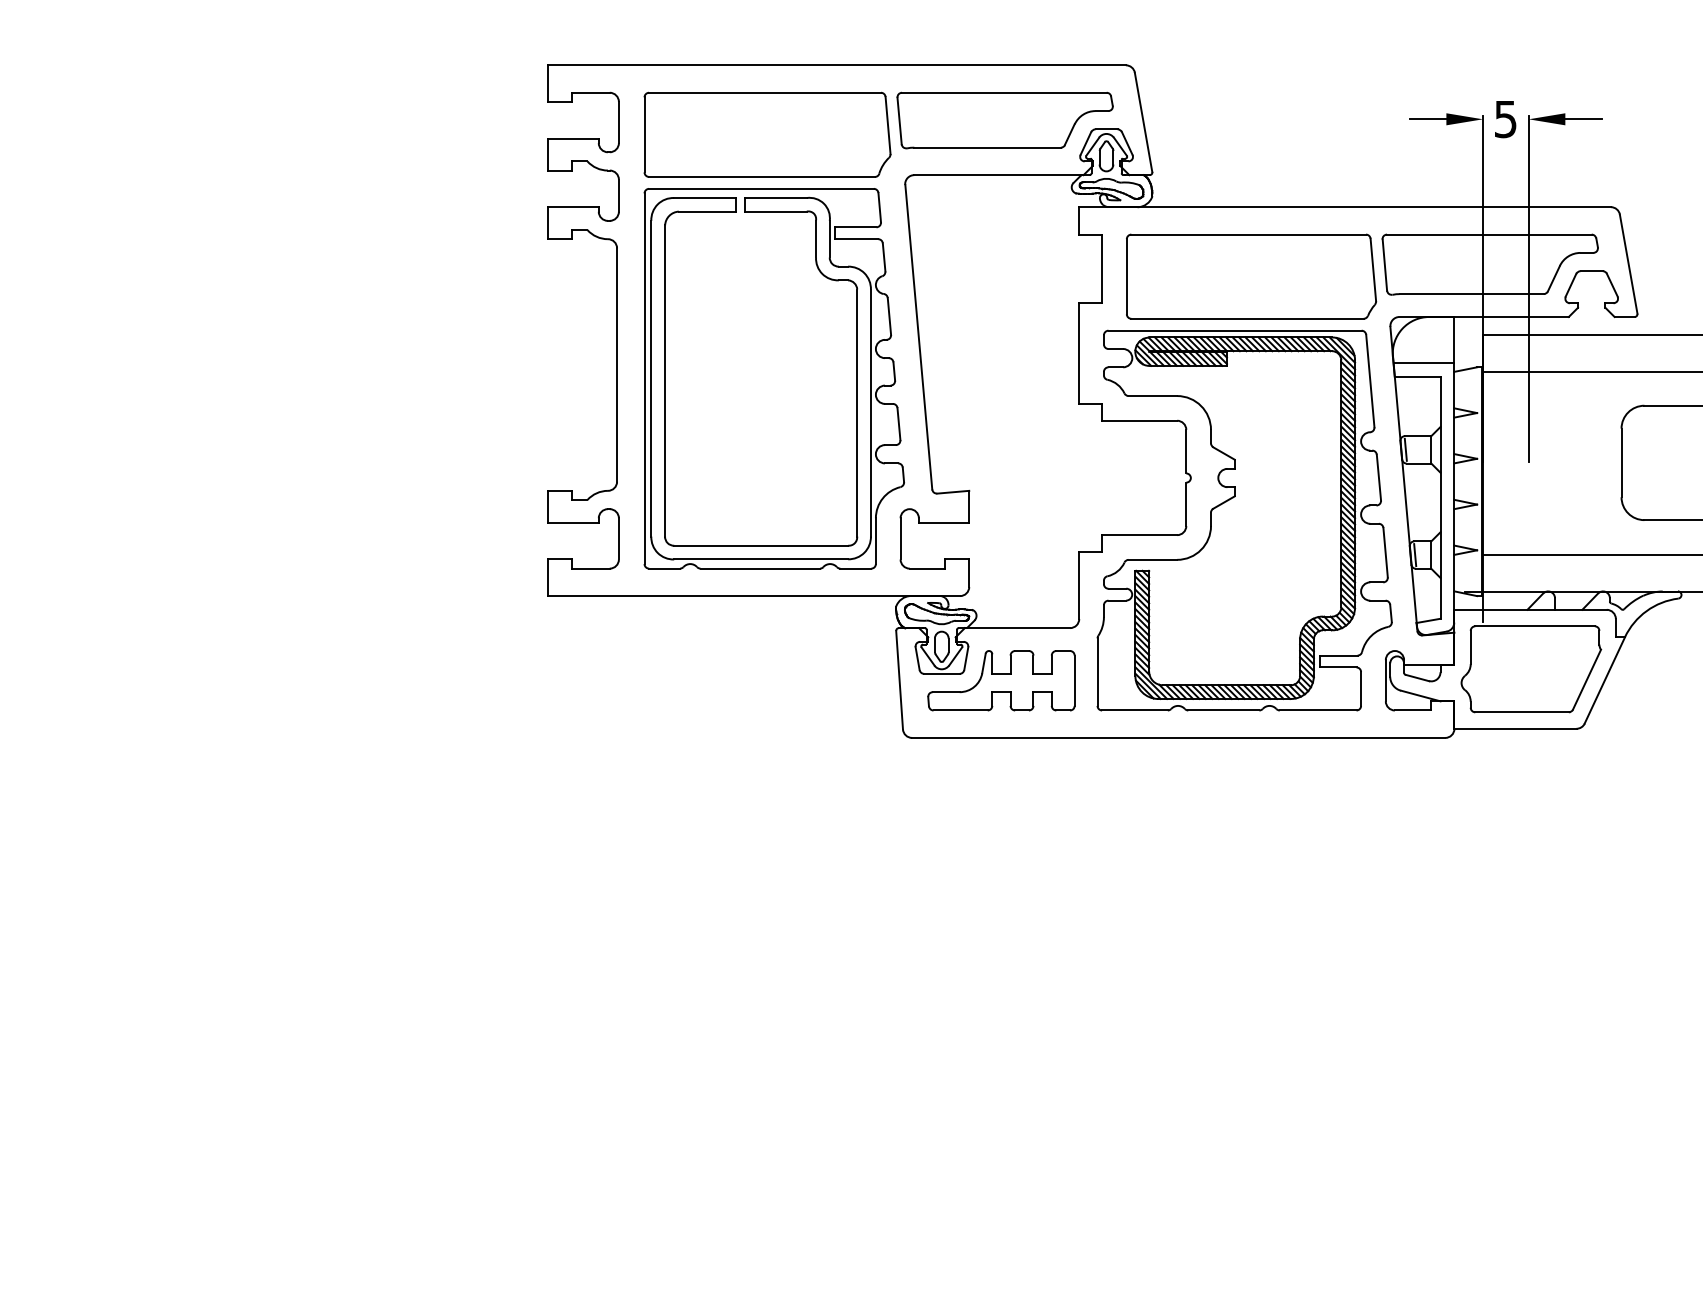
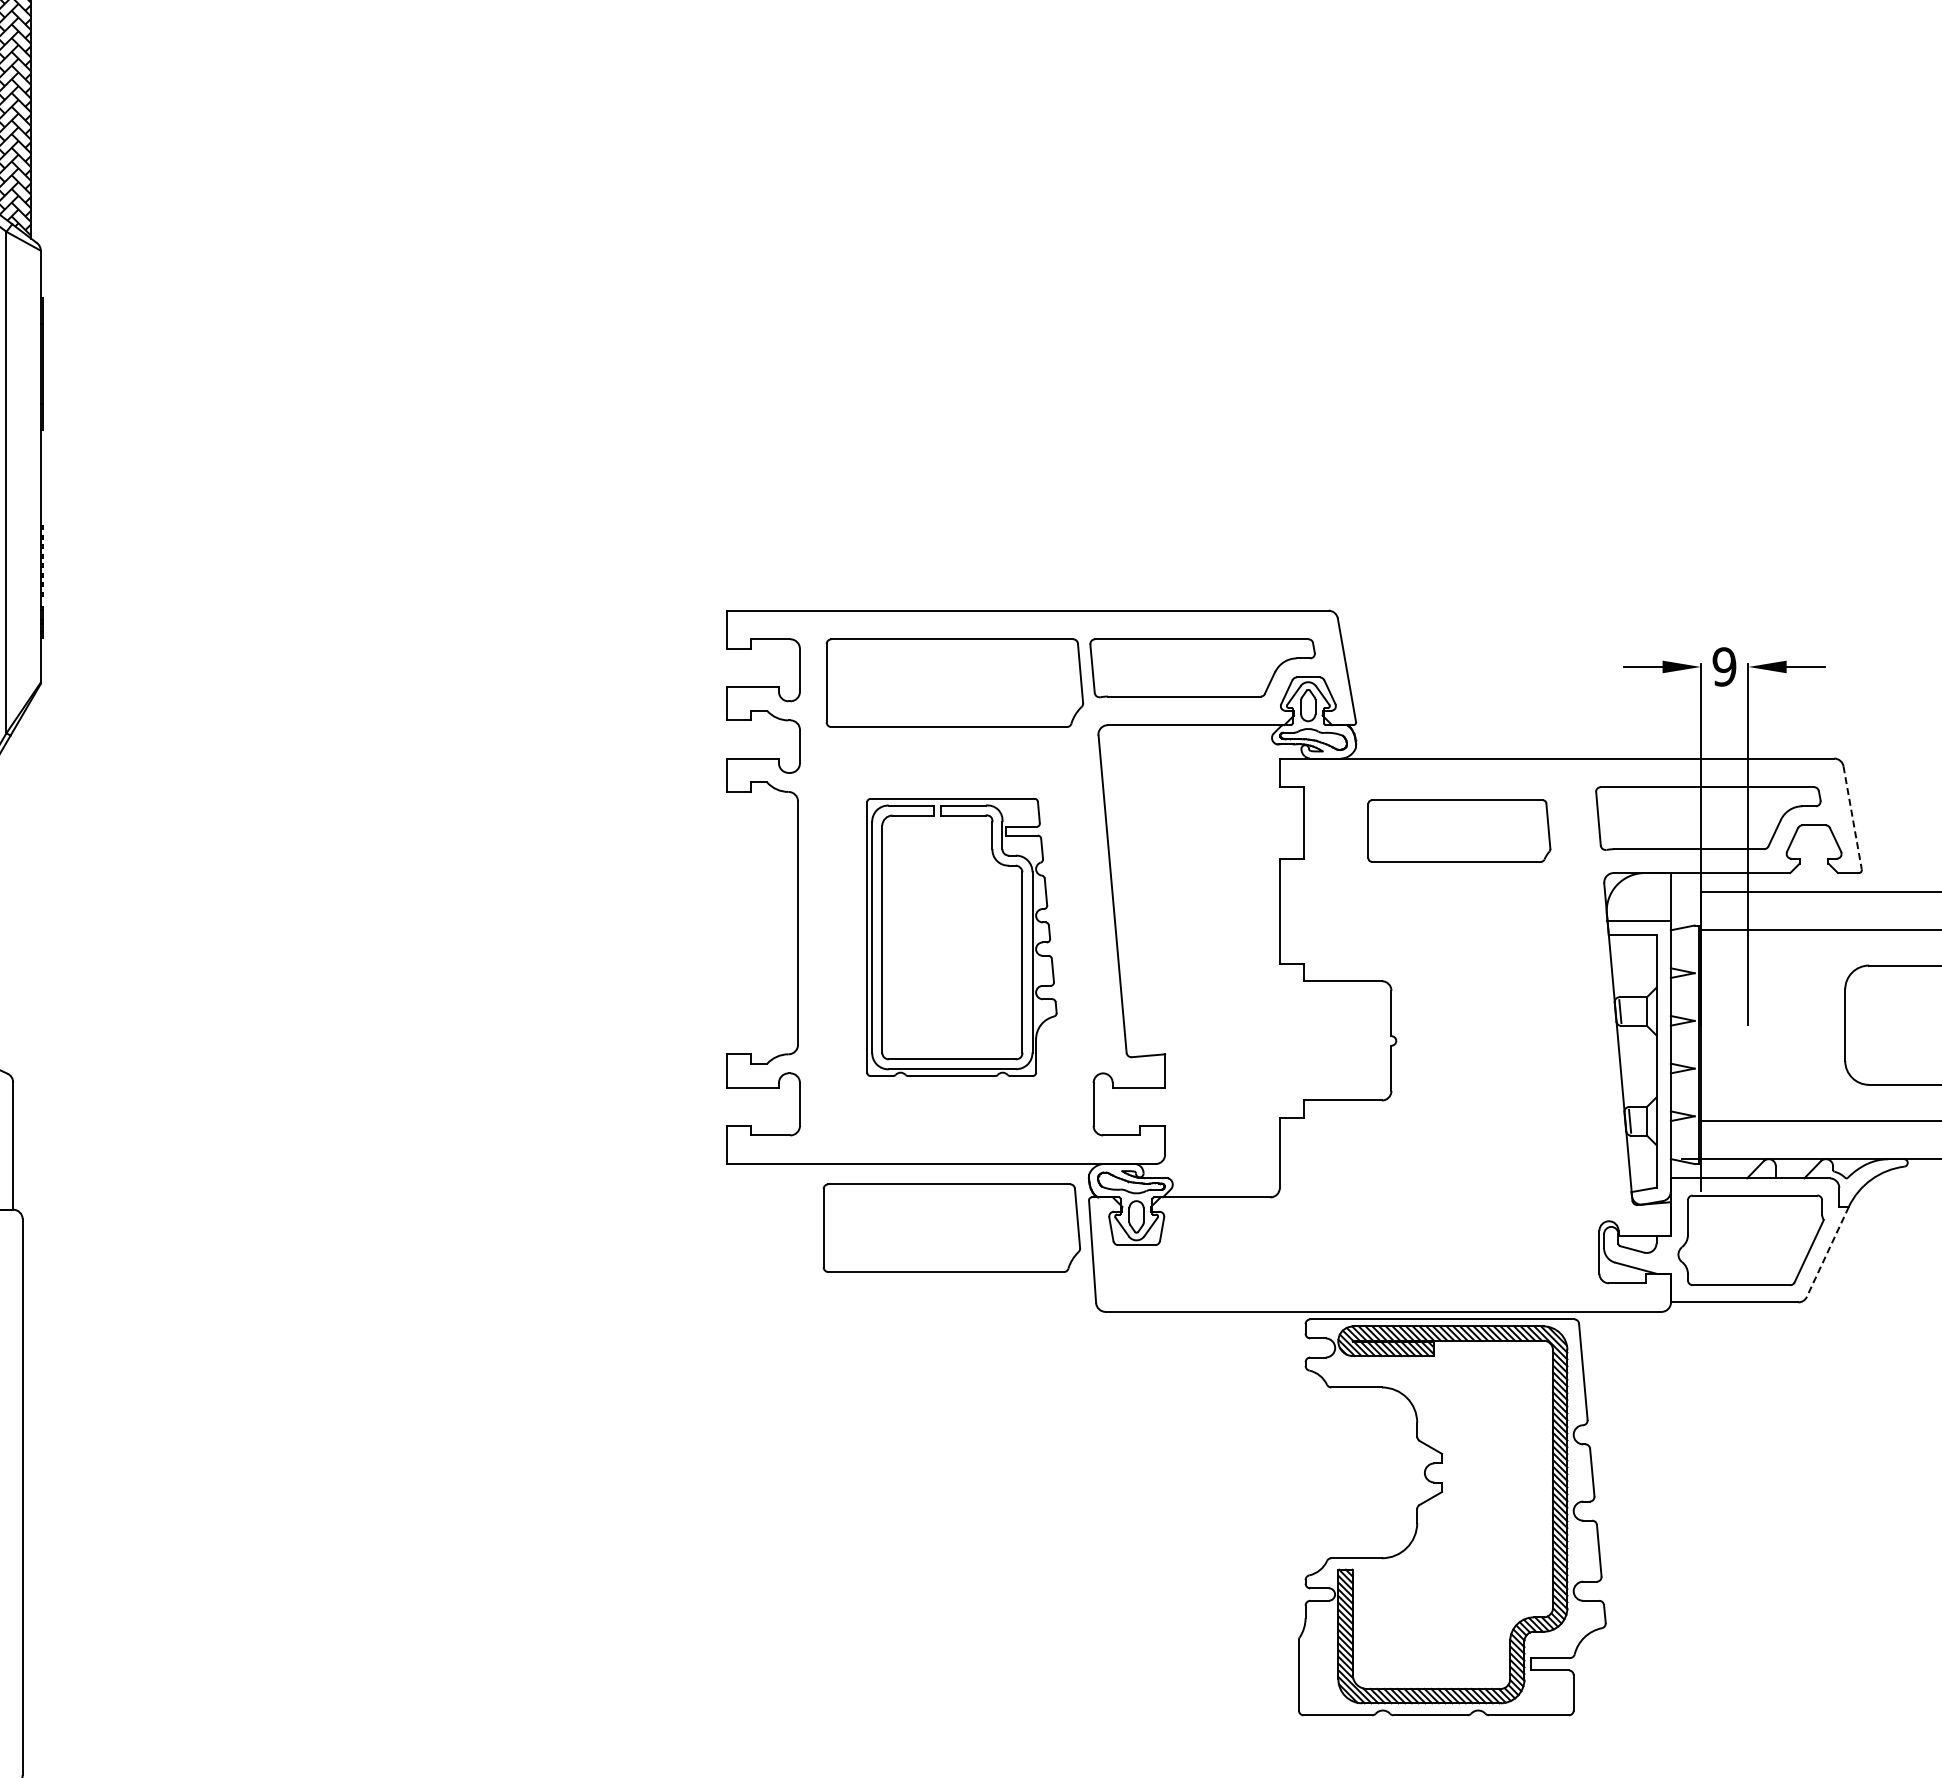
text: (1505, 118) -> (1724, 666), 5 -> 9
line: (1628, 264) -> (1852, 818), solid -> dashed
part: (1251, 276) -> (1459, 830), size x0.7
part: (773, 378) -> (961, 937), size x0.7
part: (1244, 520) -> (1452, 1517), moved
part: (764, 656) -> (951, 1227), added
line: (1604, 679) -> (1827, 1251), solid -> dashed
part: (1001, 680) -> (1198, 1252), removed

